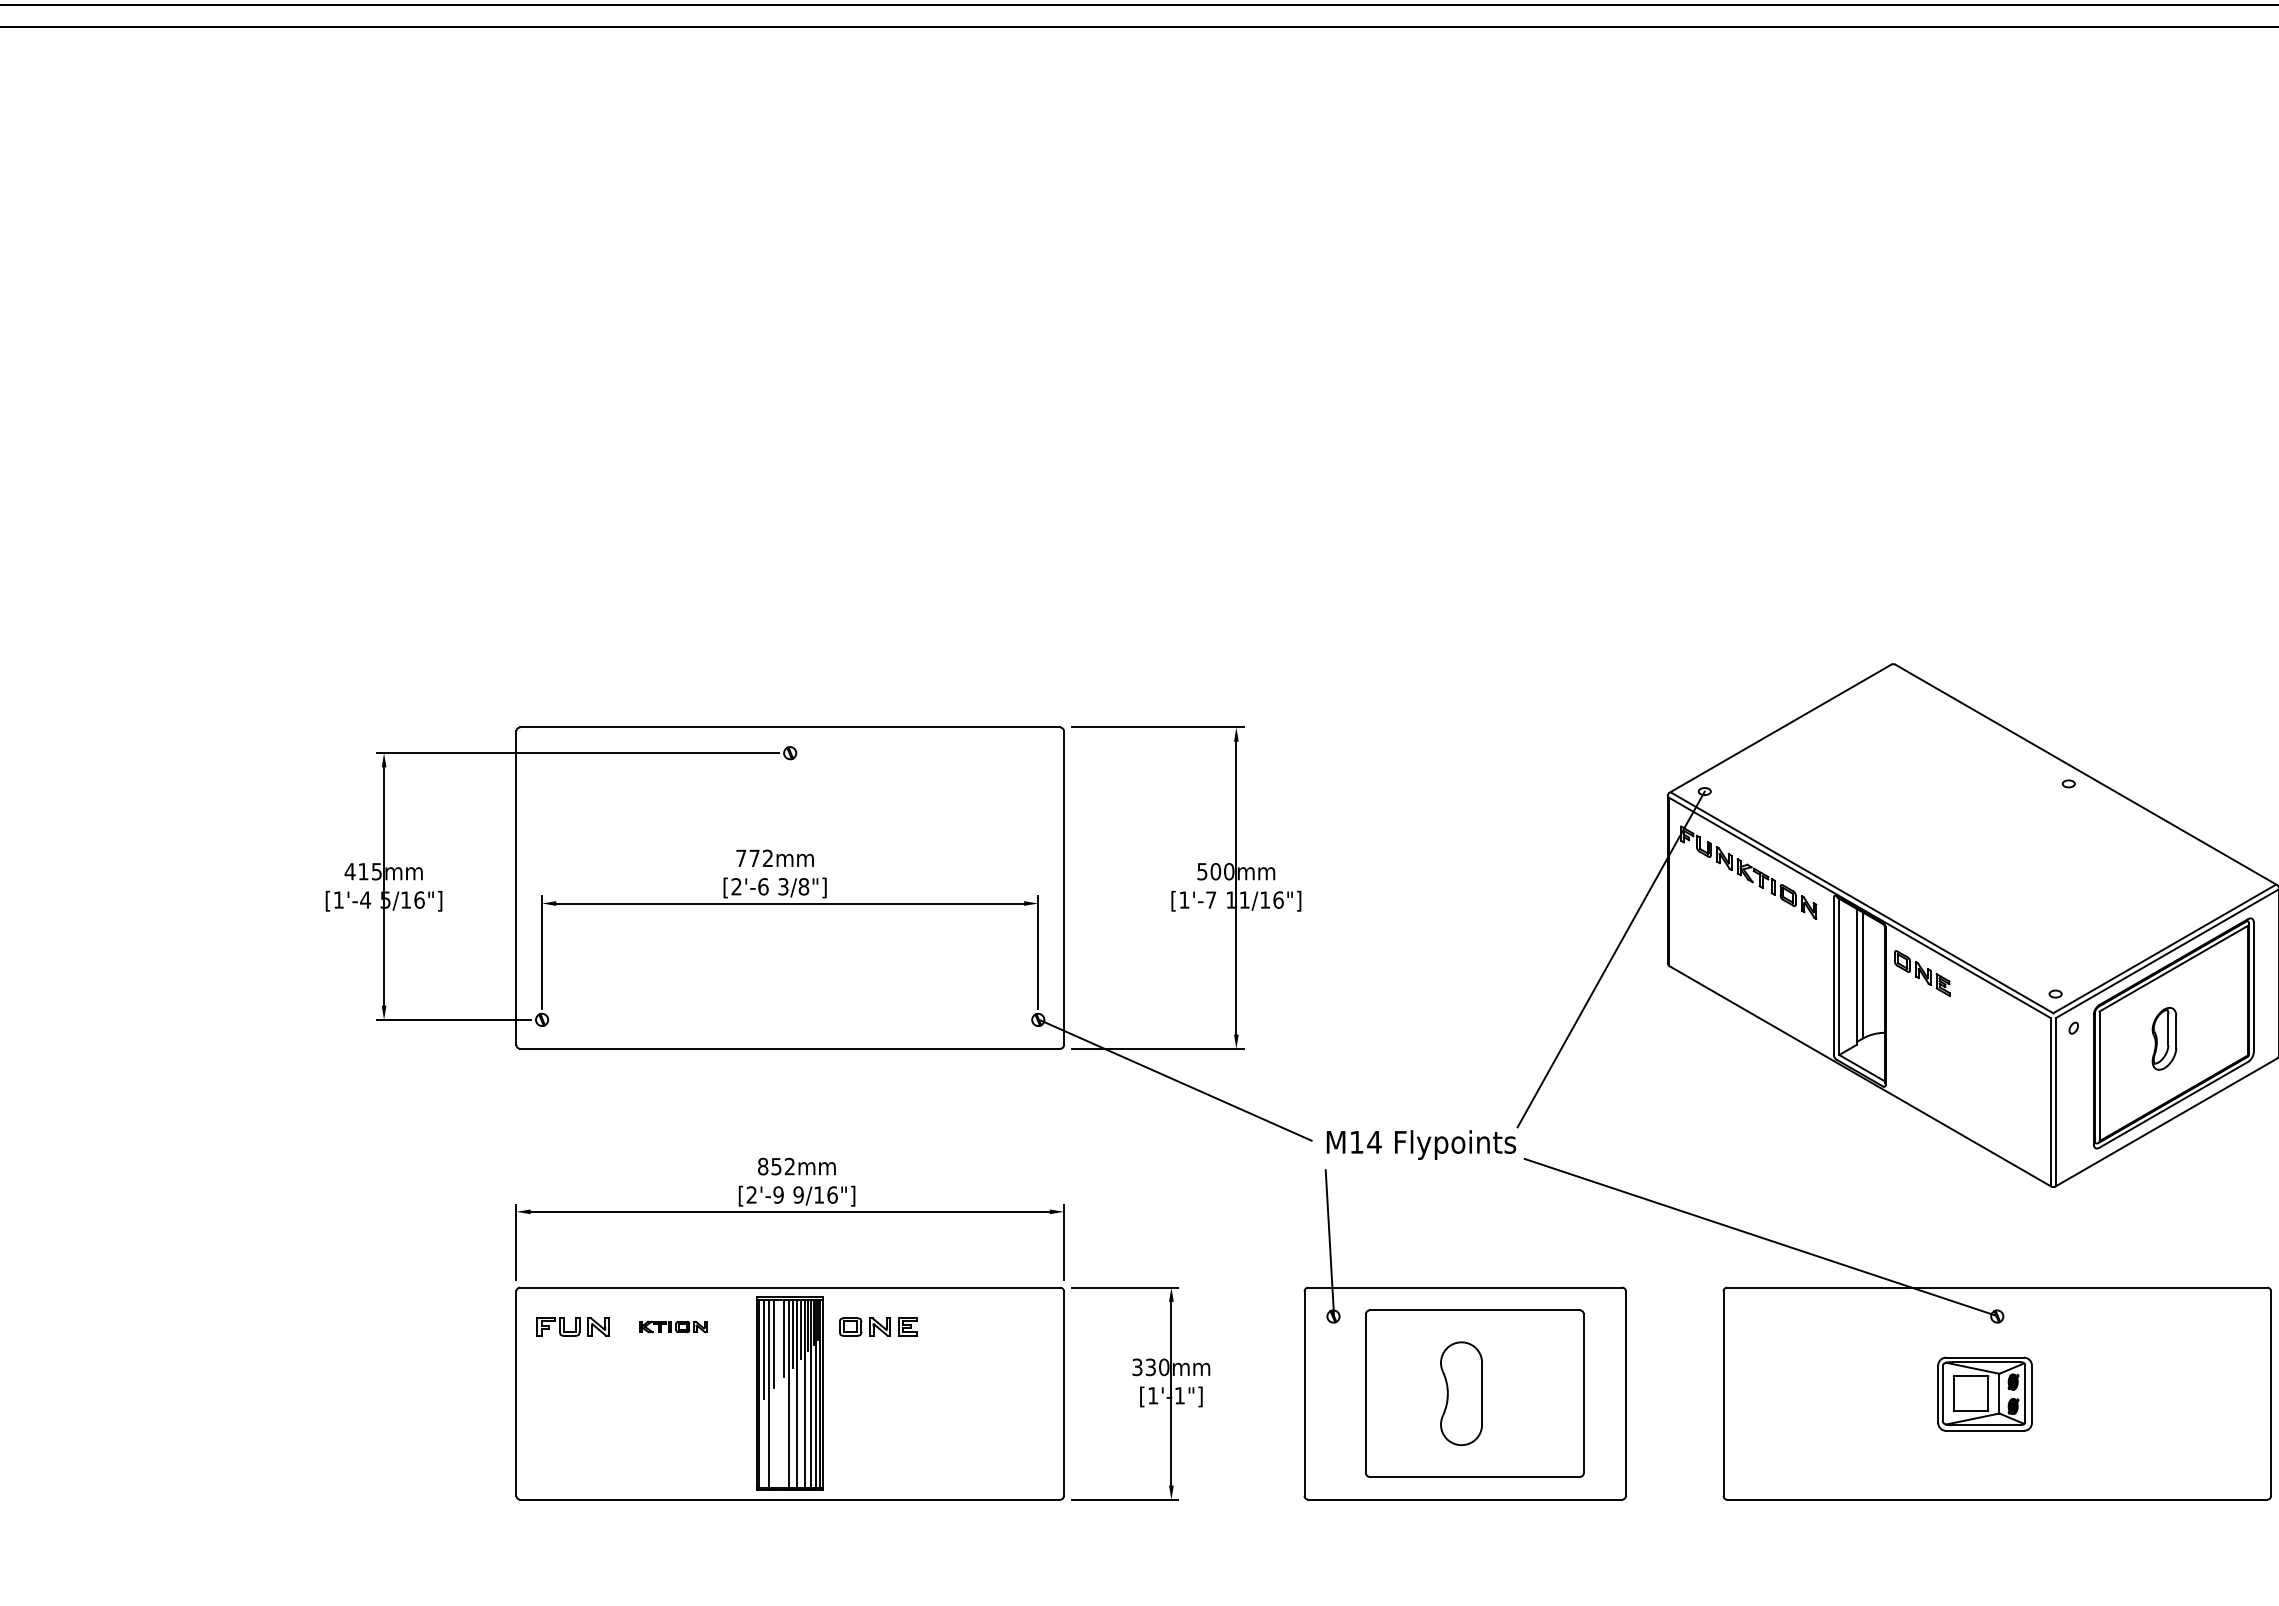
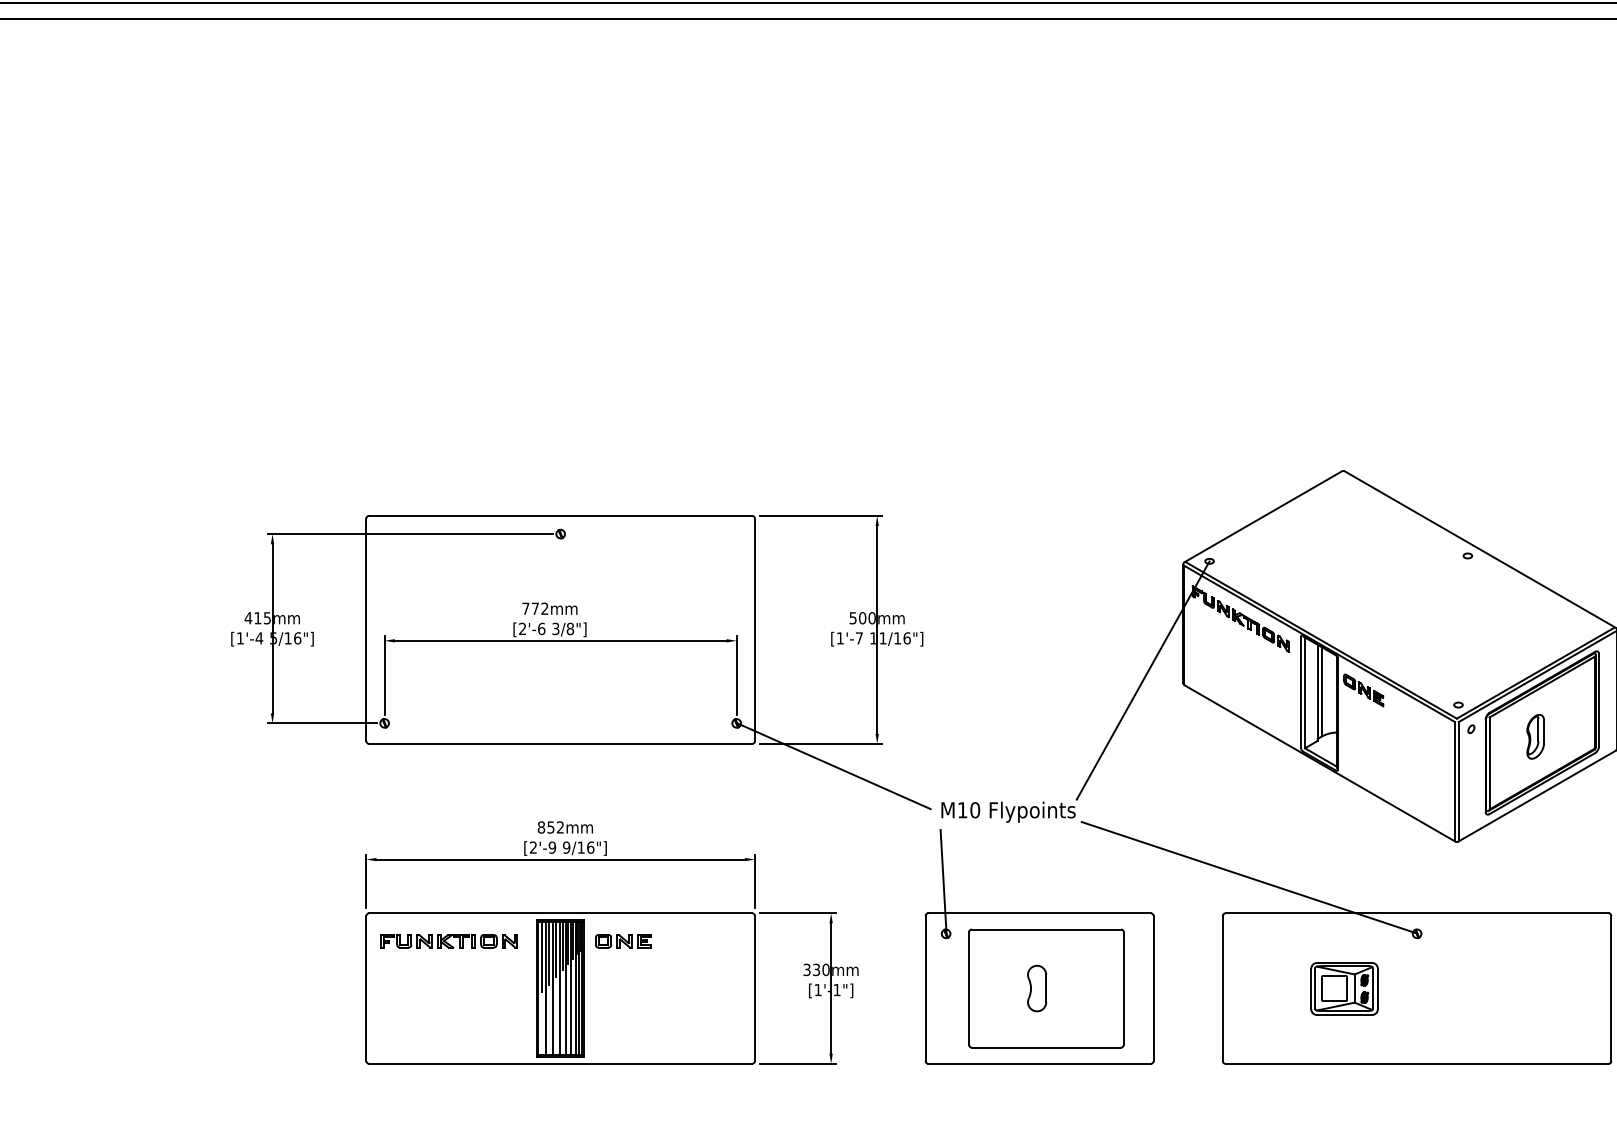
text: (1374, 1141) -> (975, 809), M14 -> M10
part: (673, 1326) -> (477, 940), size x1.67
line: (779, 1393) -> (553, 988), added
part: (1461, 1393) -> (1036, 988), size x0.62
part: (1984, 1393) -> (1344, 988), moved

